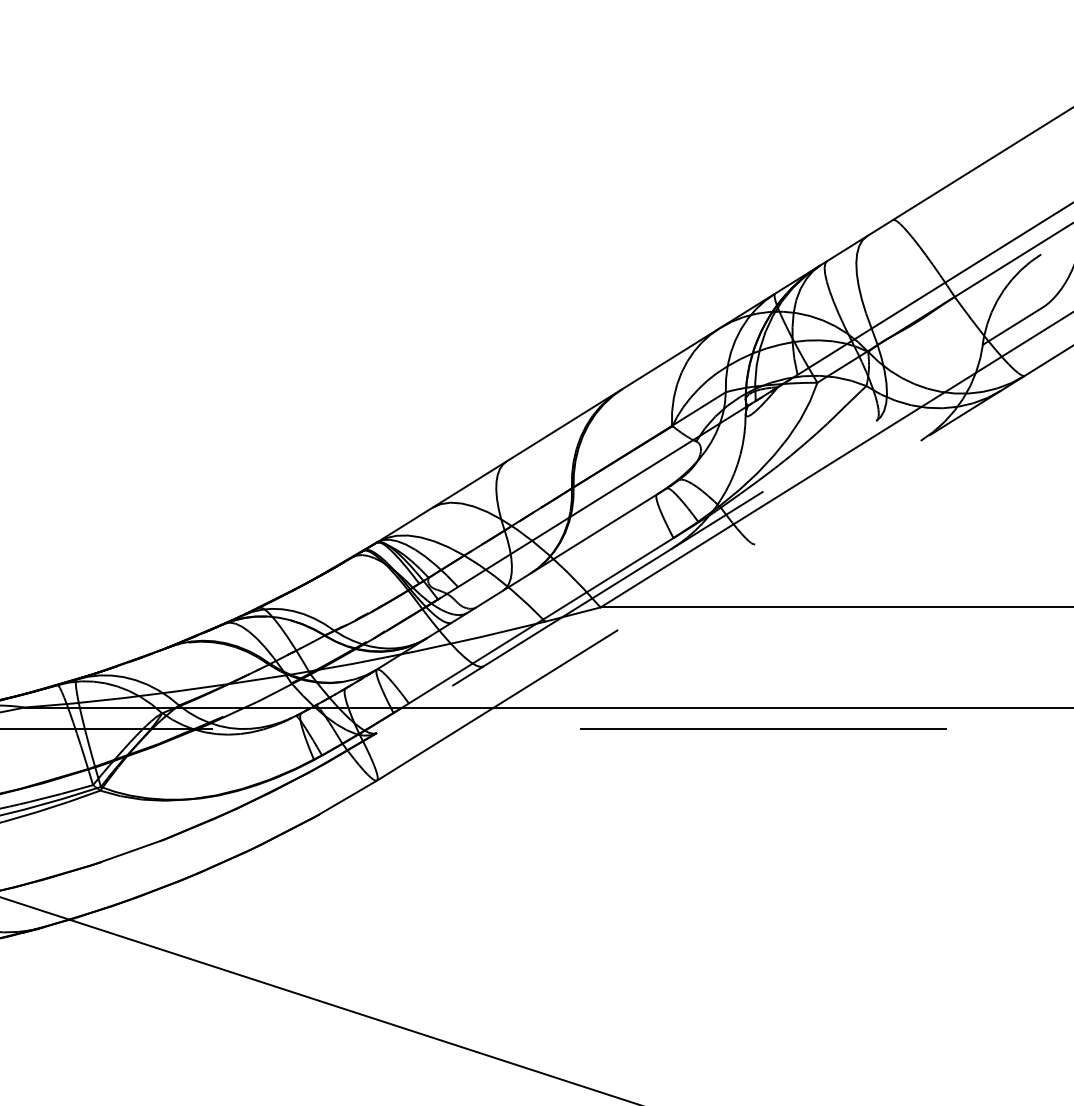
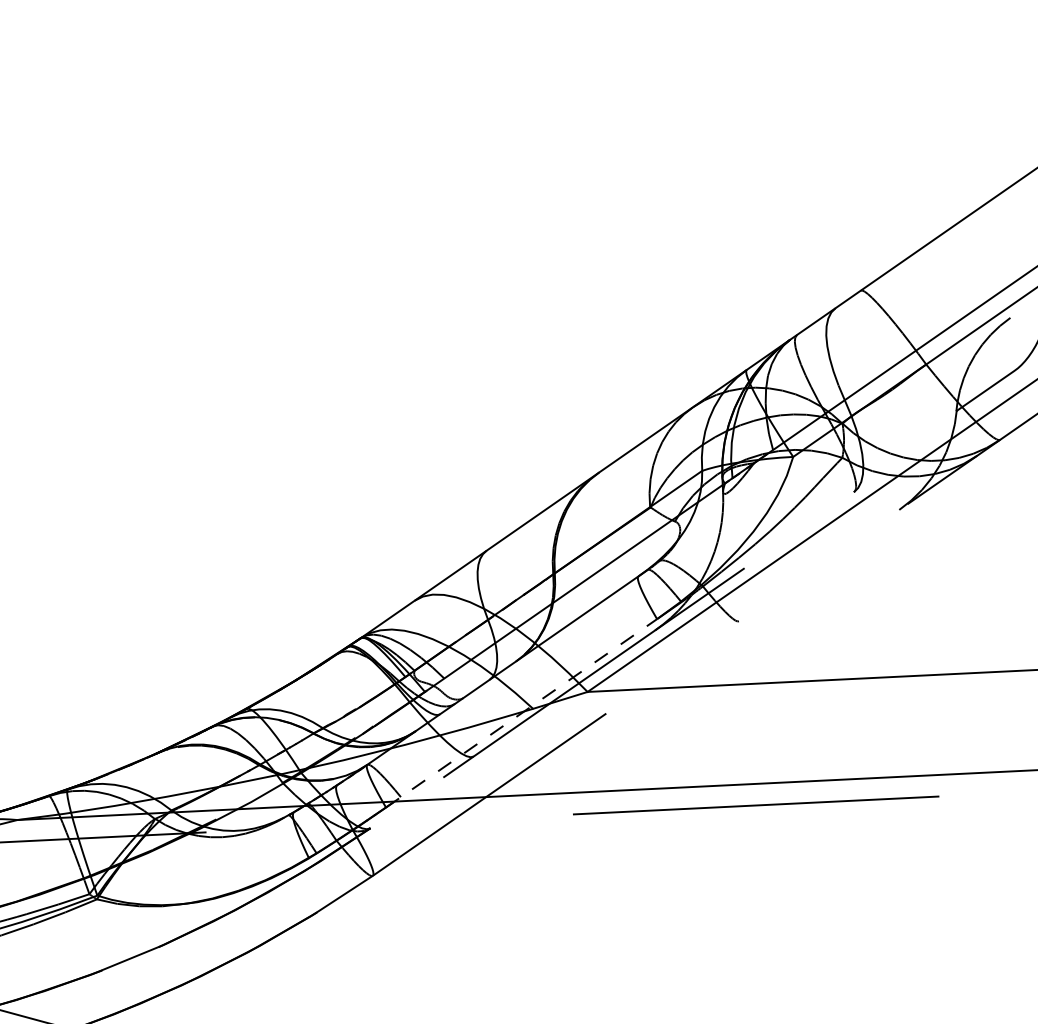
line: (533, 625) -> (521, 713), solid -> dashed

